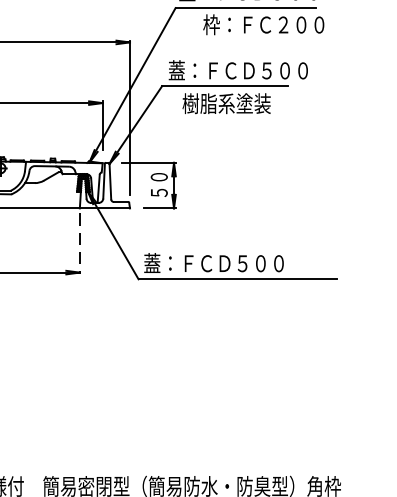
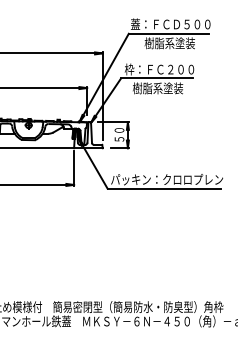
text: (264, 25) -> (179, 43), 枠：ＦＣ２００ -> 樹脂系塗装
text: (238, 70) -> (164, 69), 蓋：ＦＣＤ５００ -> 枠：ＦＣ２００
line: (80, 245) -> (74, 169), dashed -> solid
text: (243, 263) -> (167, 179), 蓋：ＦＣＤ５００ -> パッキン：クロロプレン

